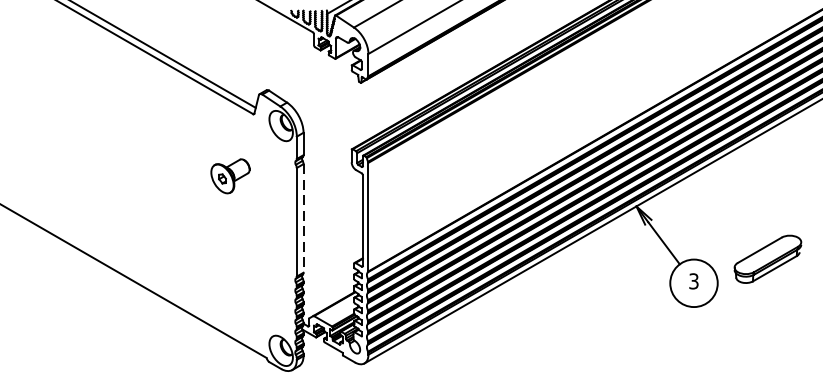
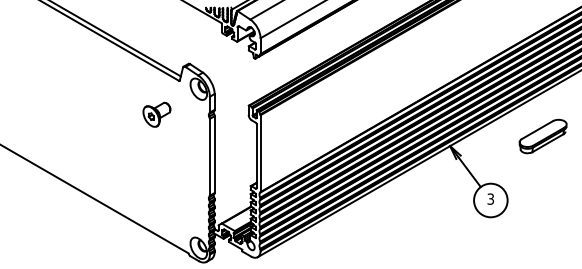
part: (229, 175) -> (156, 114), moved
line: (303, 219) -> (214, 155), dashed -> solid
part: (767, 259) -> (542, 136), moved

